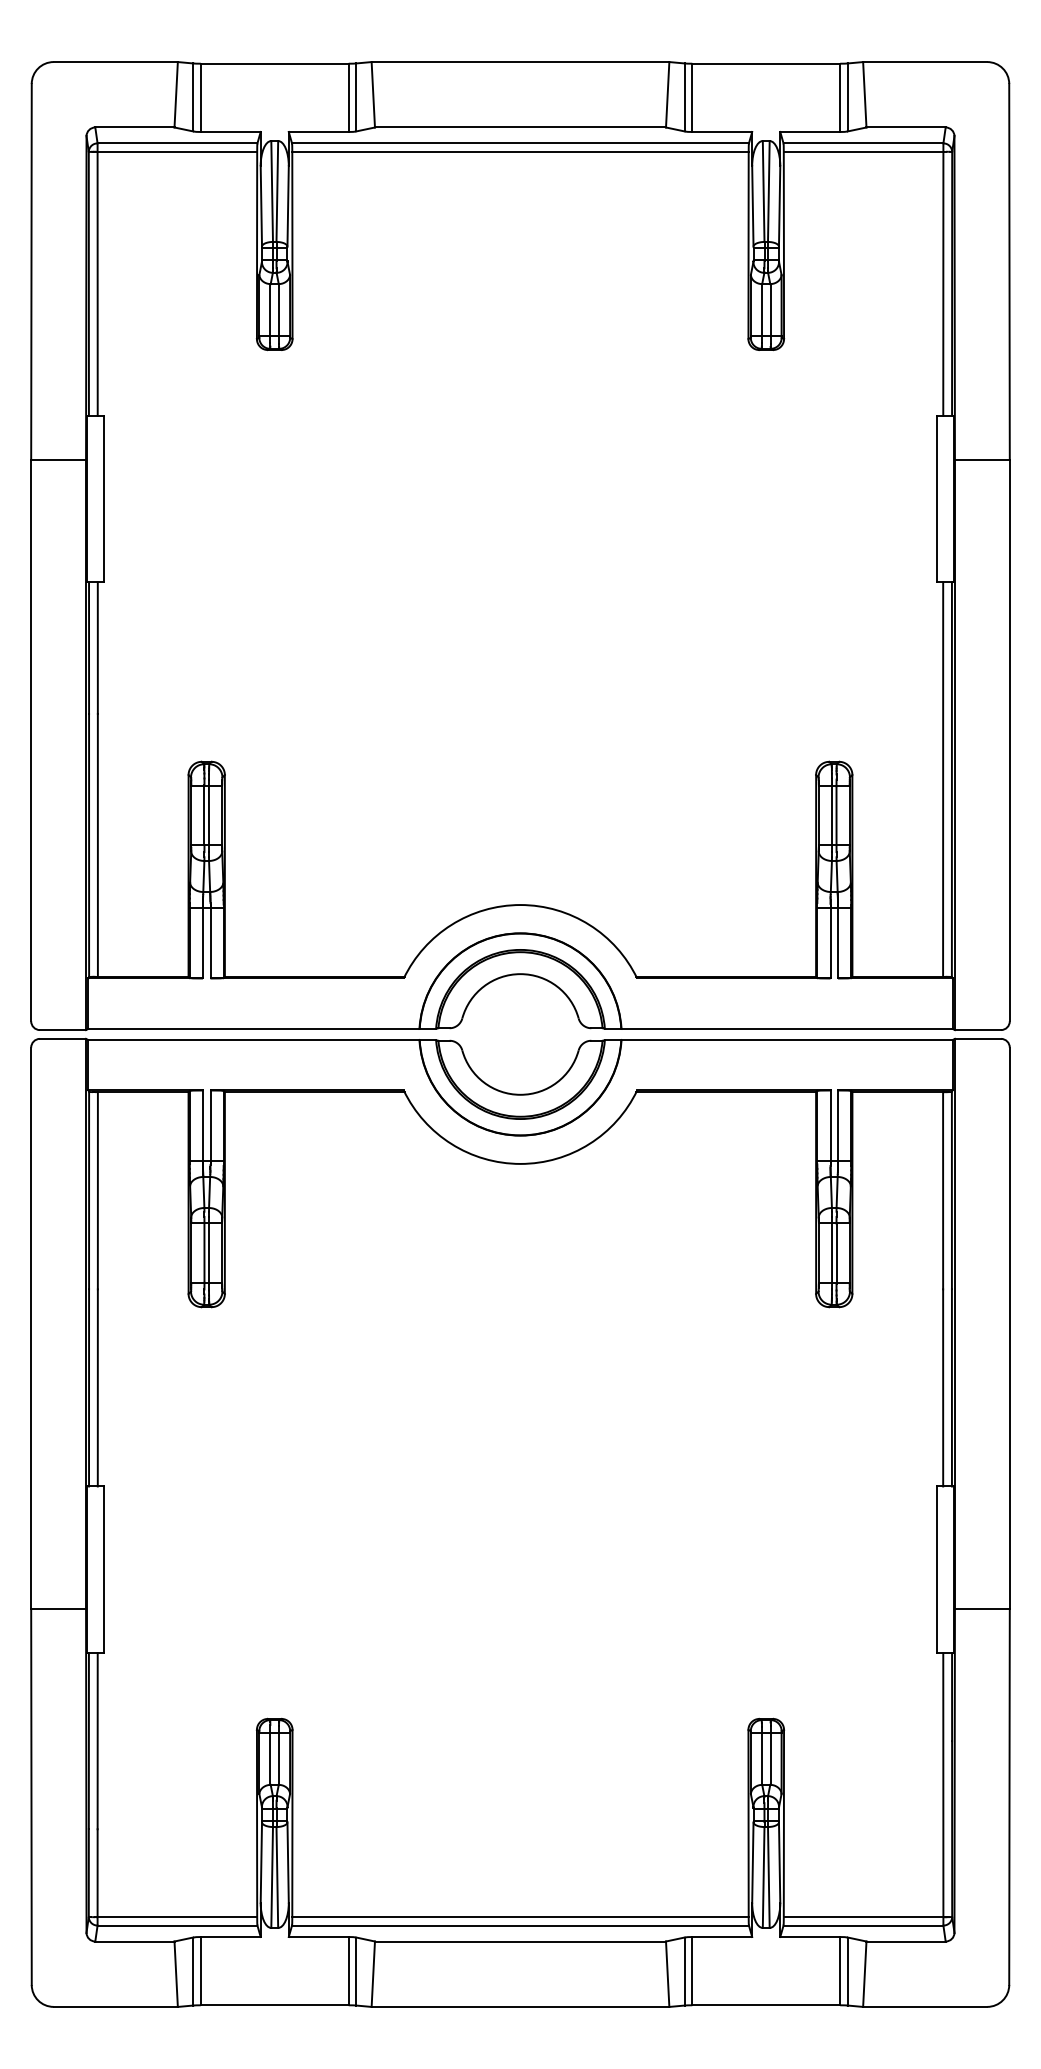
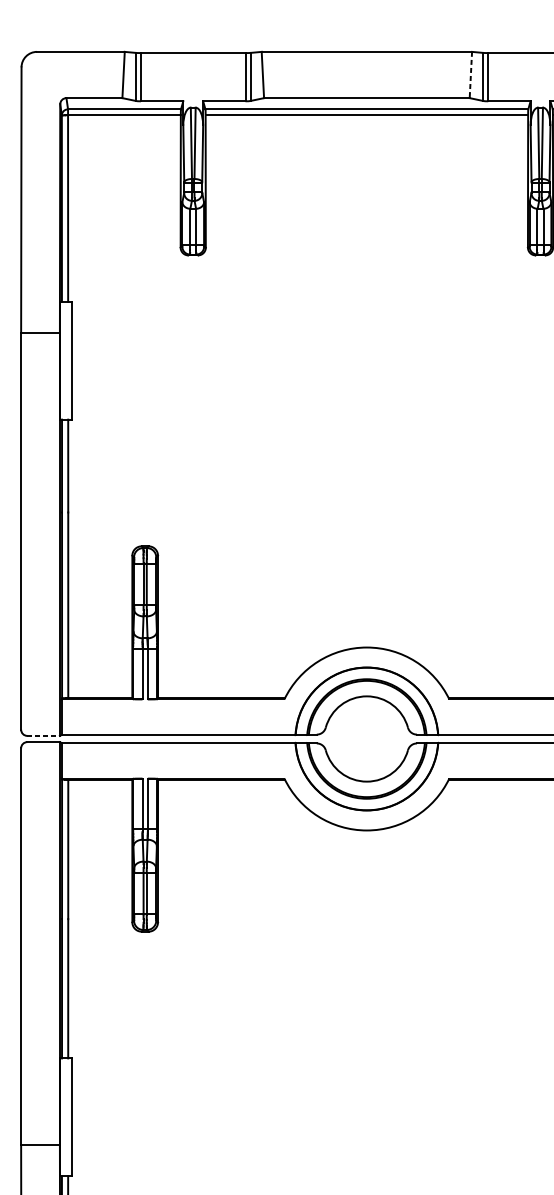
line: (667, 94) -> (470, 74), solid -> dashed
line: (63, 1030) -> (43, 736), solid -> dashed

